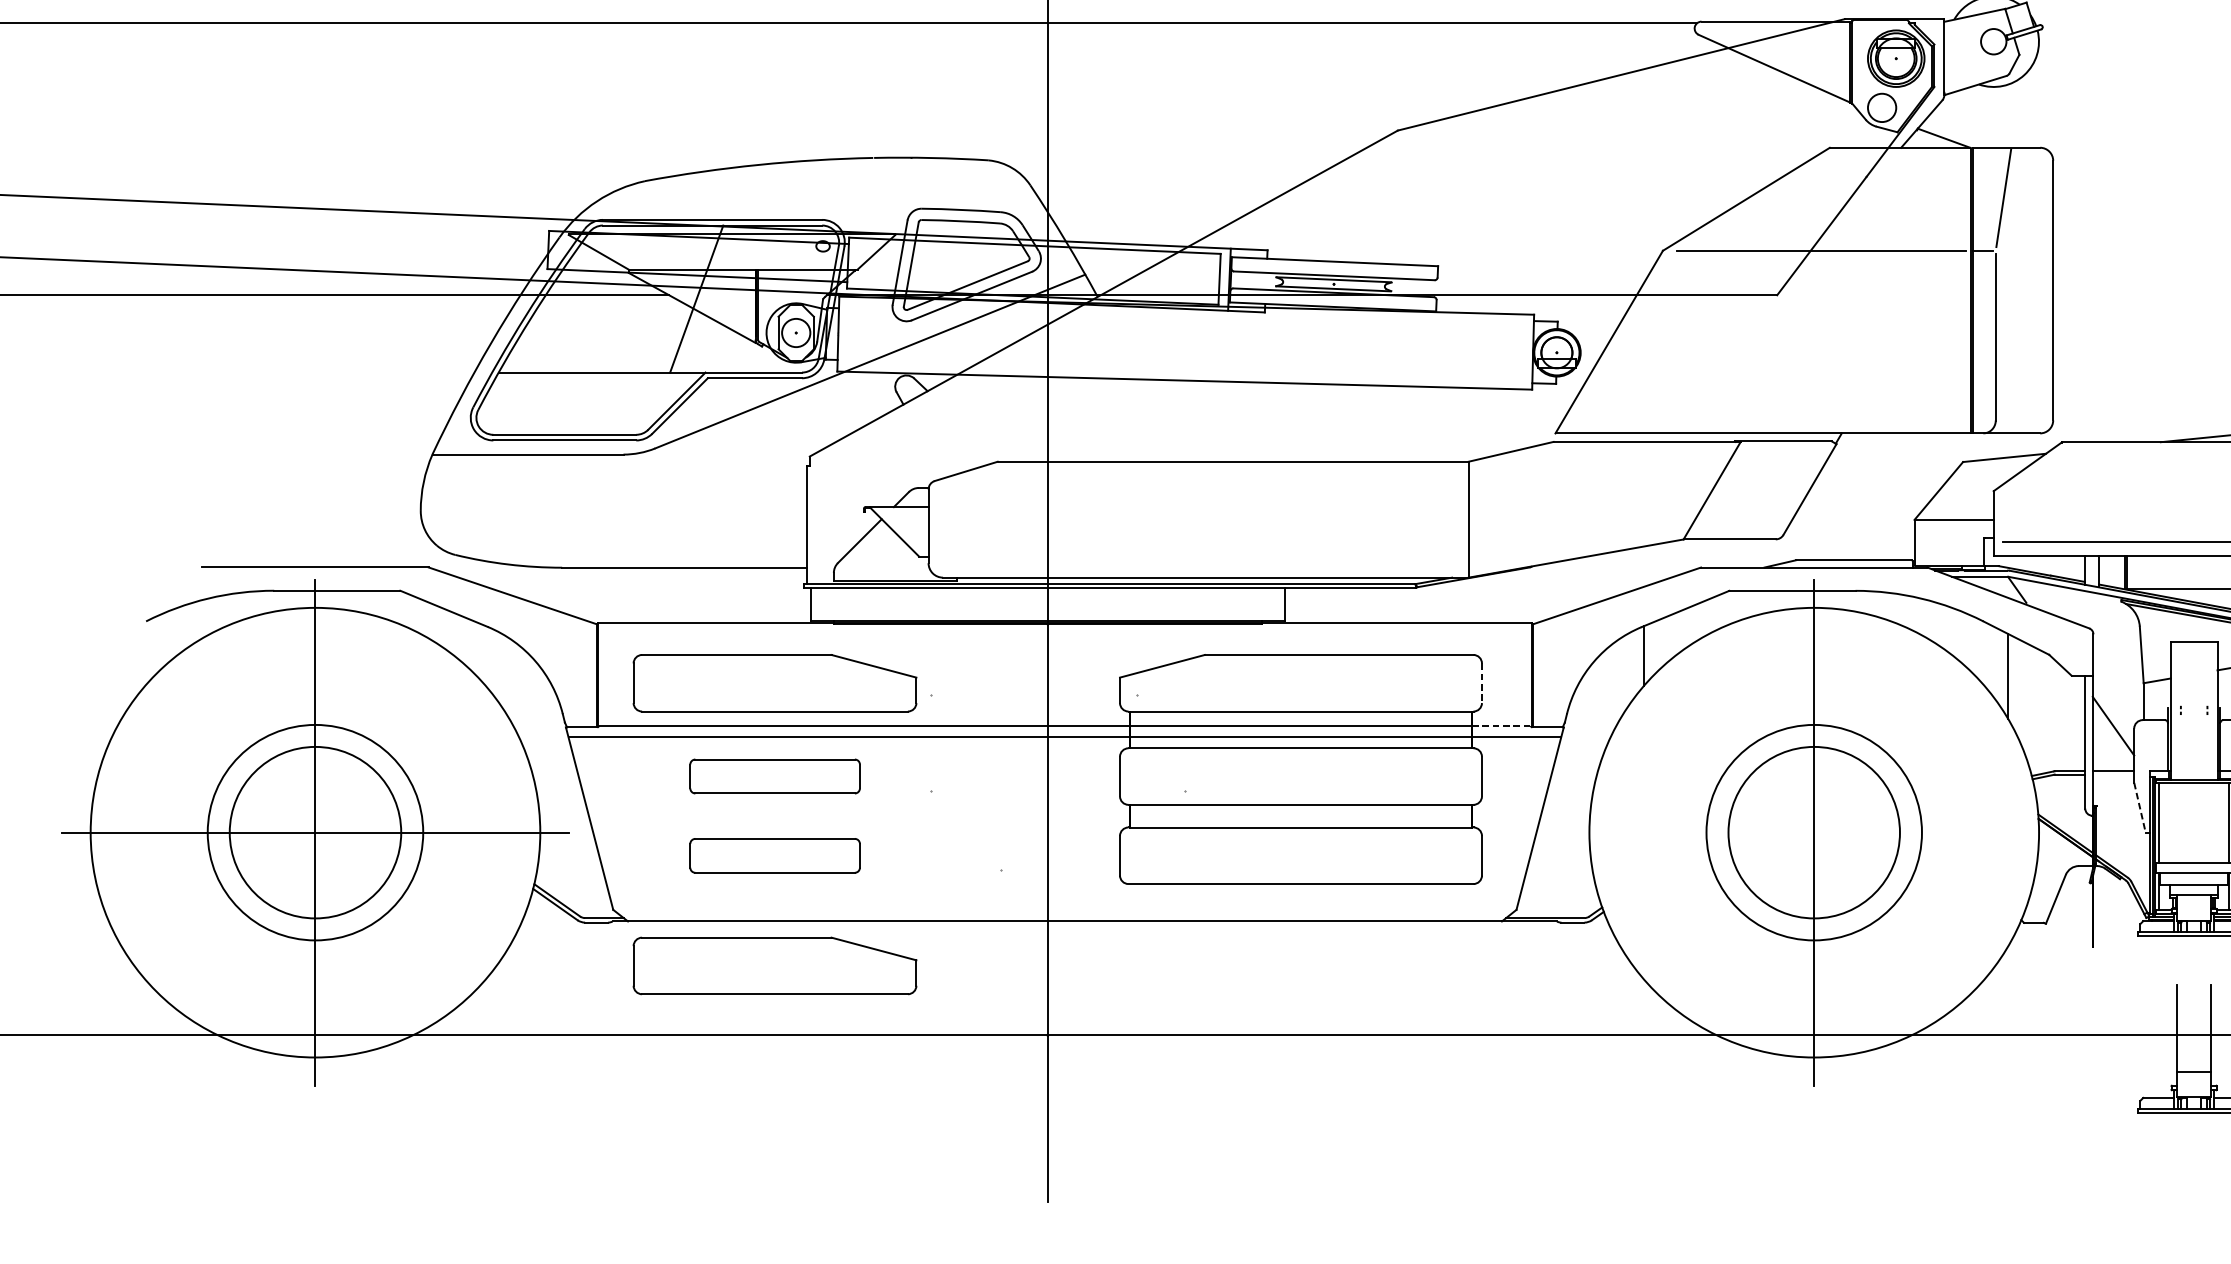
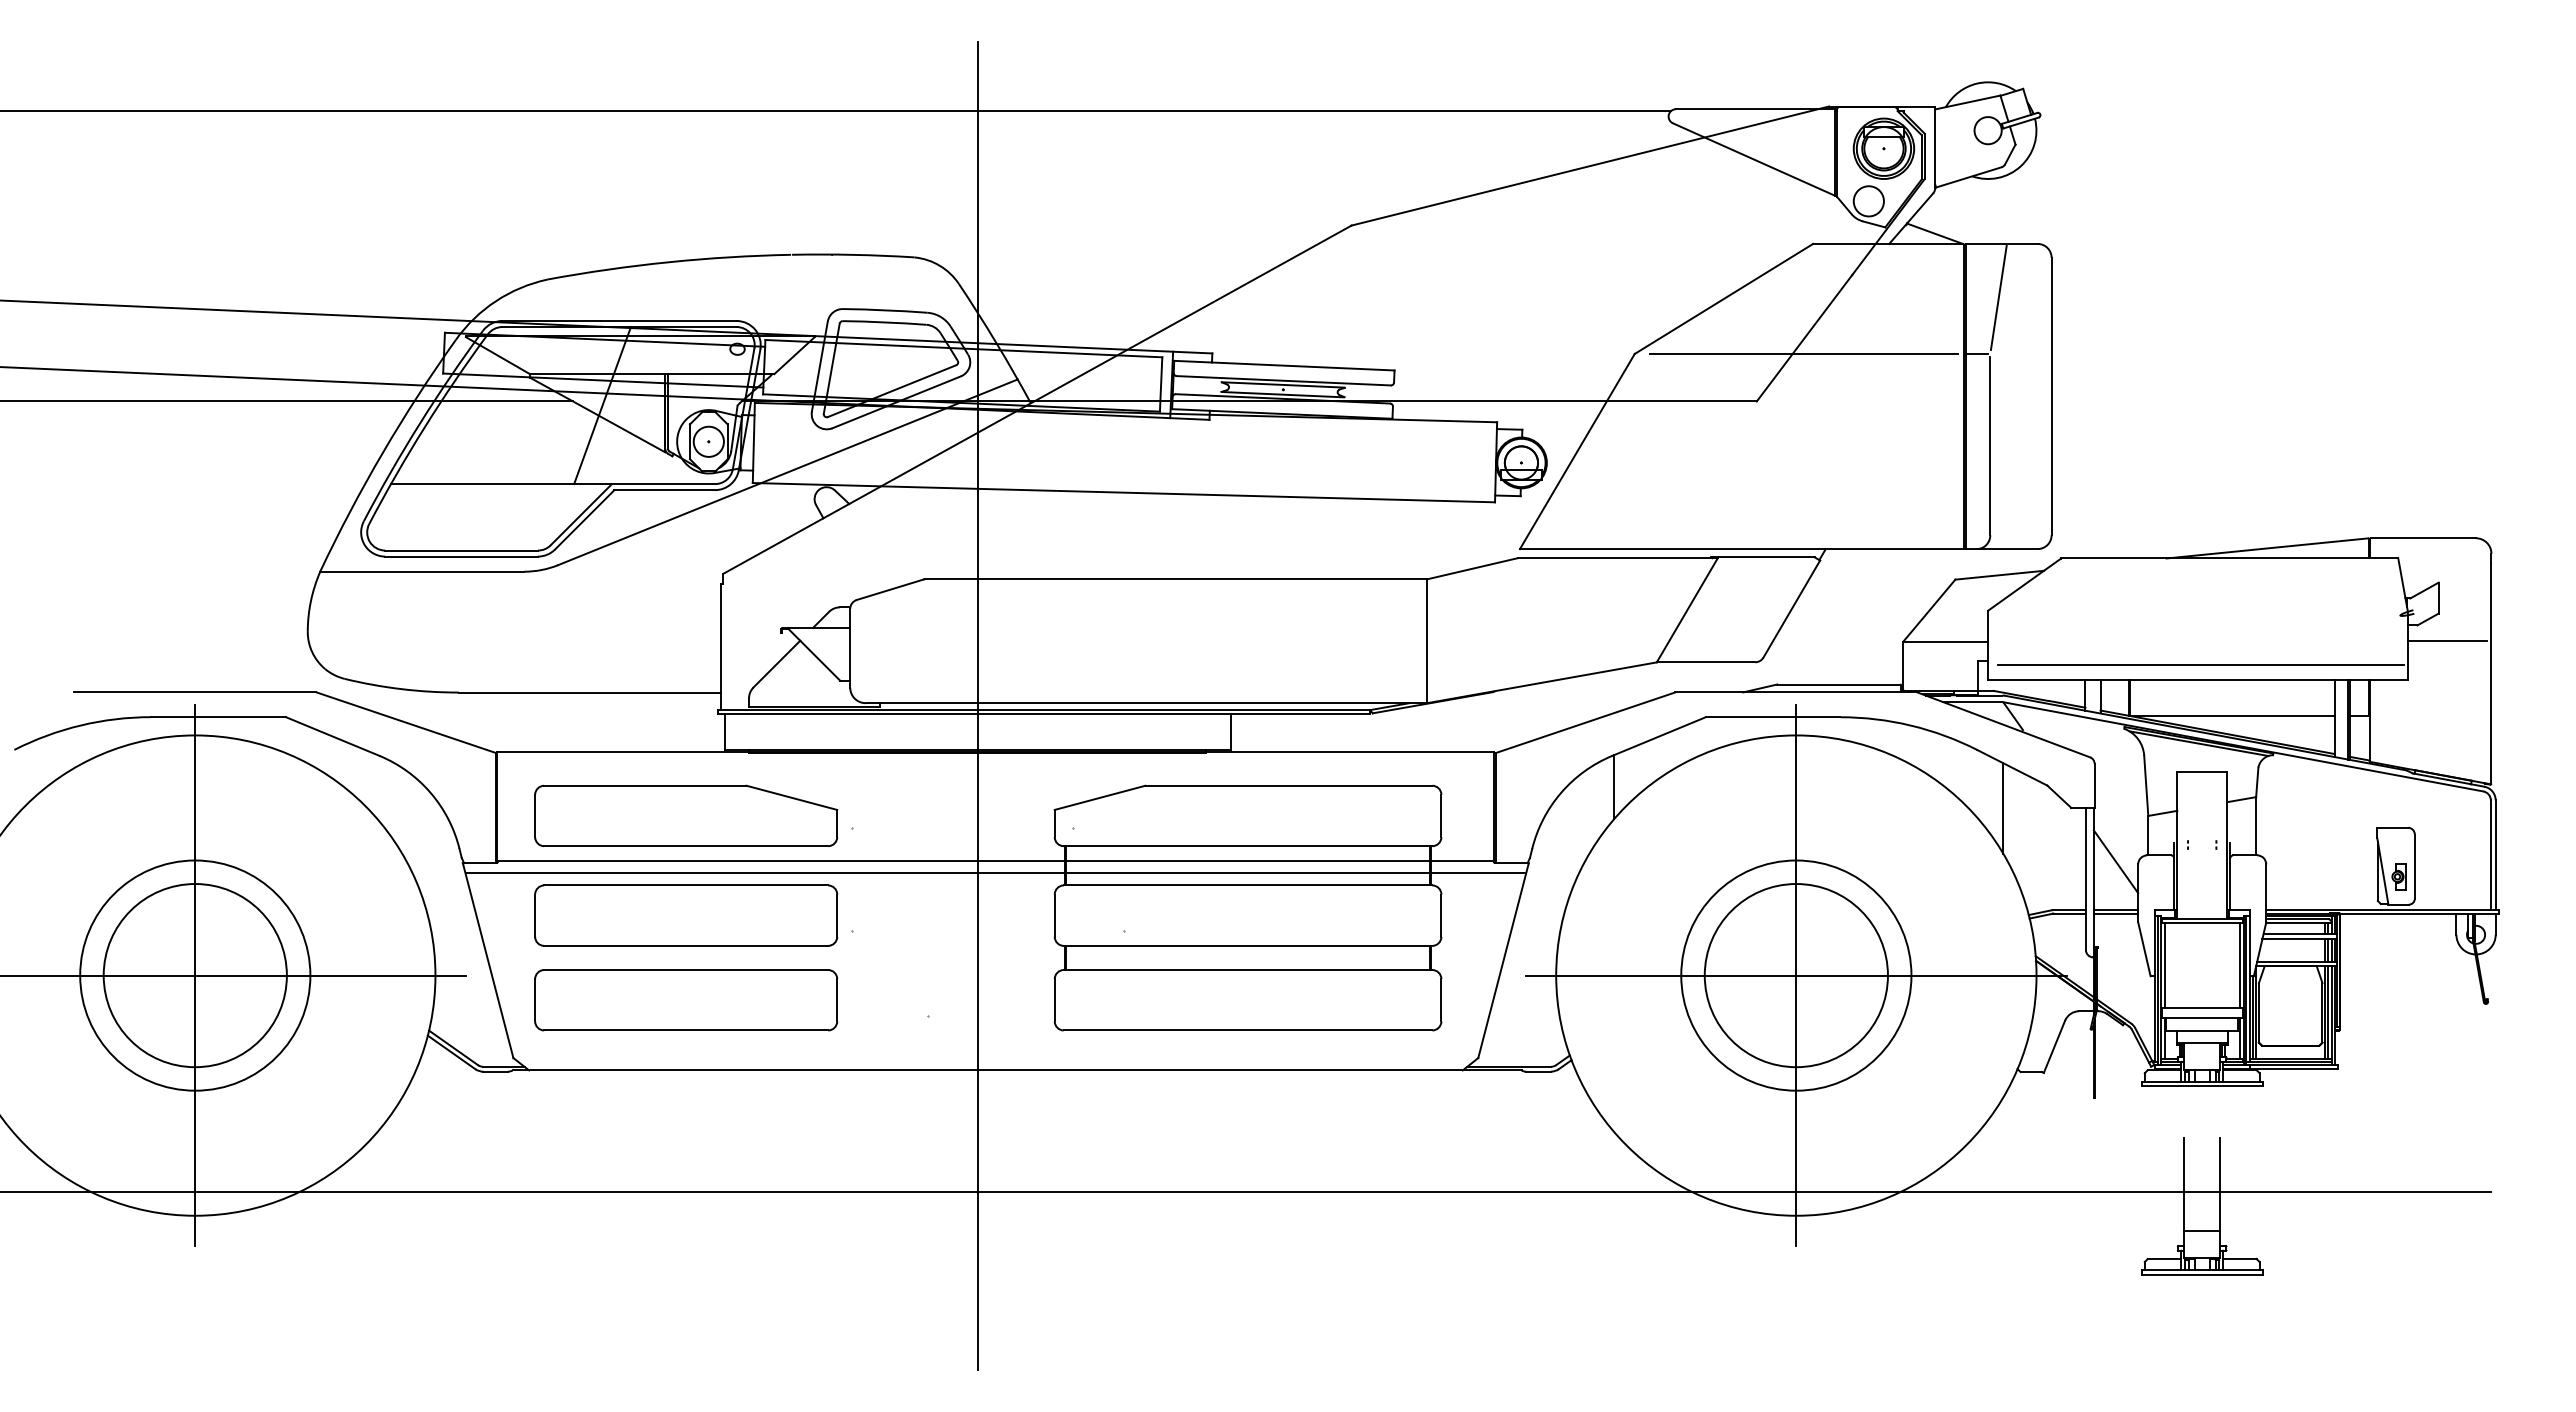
line: (1482, 683) -> (1441, 816), dashed -> solid
line: (1501, 725) -> (1462, 861), dashed -> solid
line: (2112, 774) -> (2115, 913), added
part: (775, 776) -> (686, 915), size x1.67
line: (2140, 808) -> (2144, 949), dashed -> solid
line: (1813, 832) -> (1795, 975), added
part: (775, 855) -> (686, 1000), size x1.67
part: (775, 965) -> (686, 1117), removed

